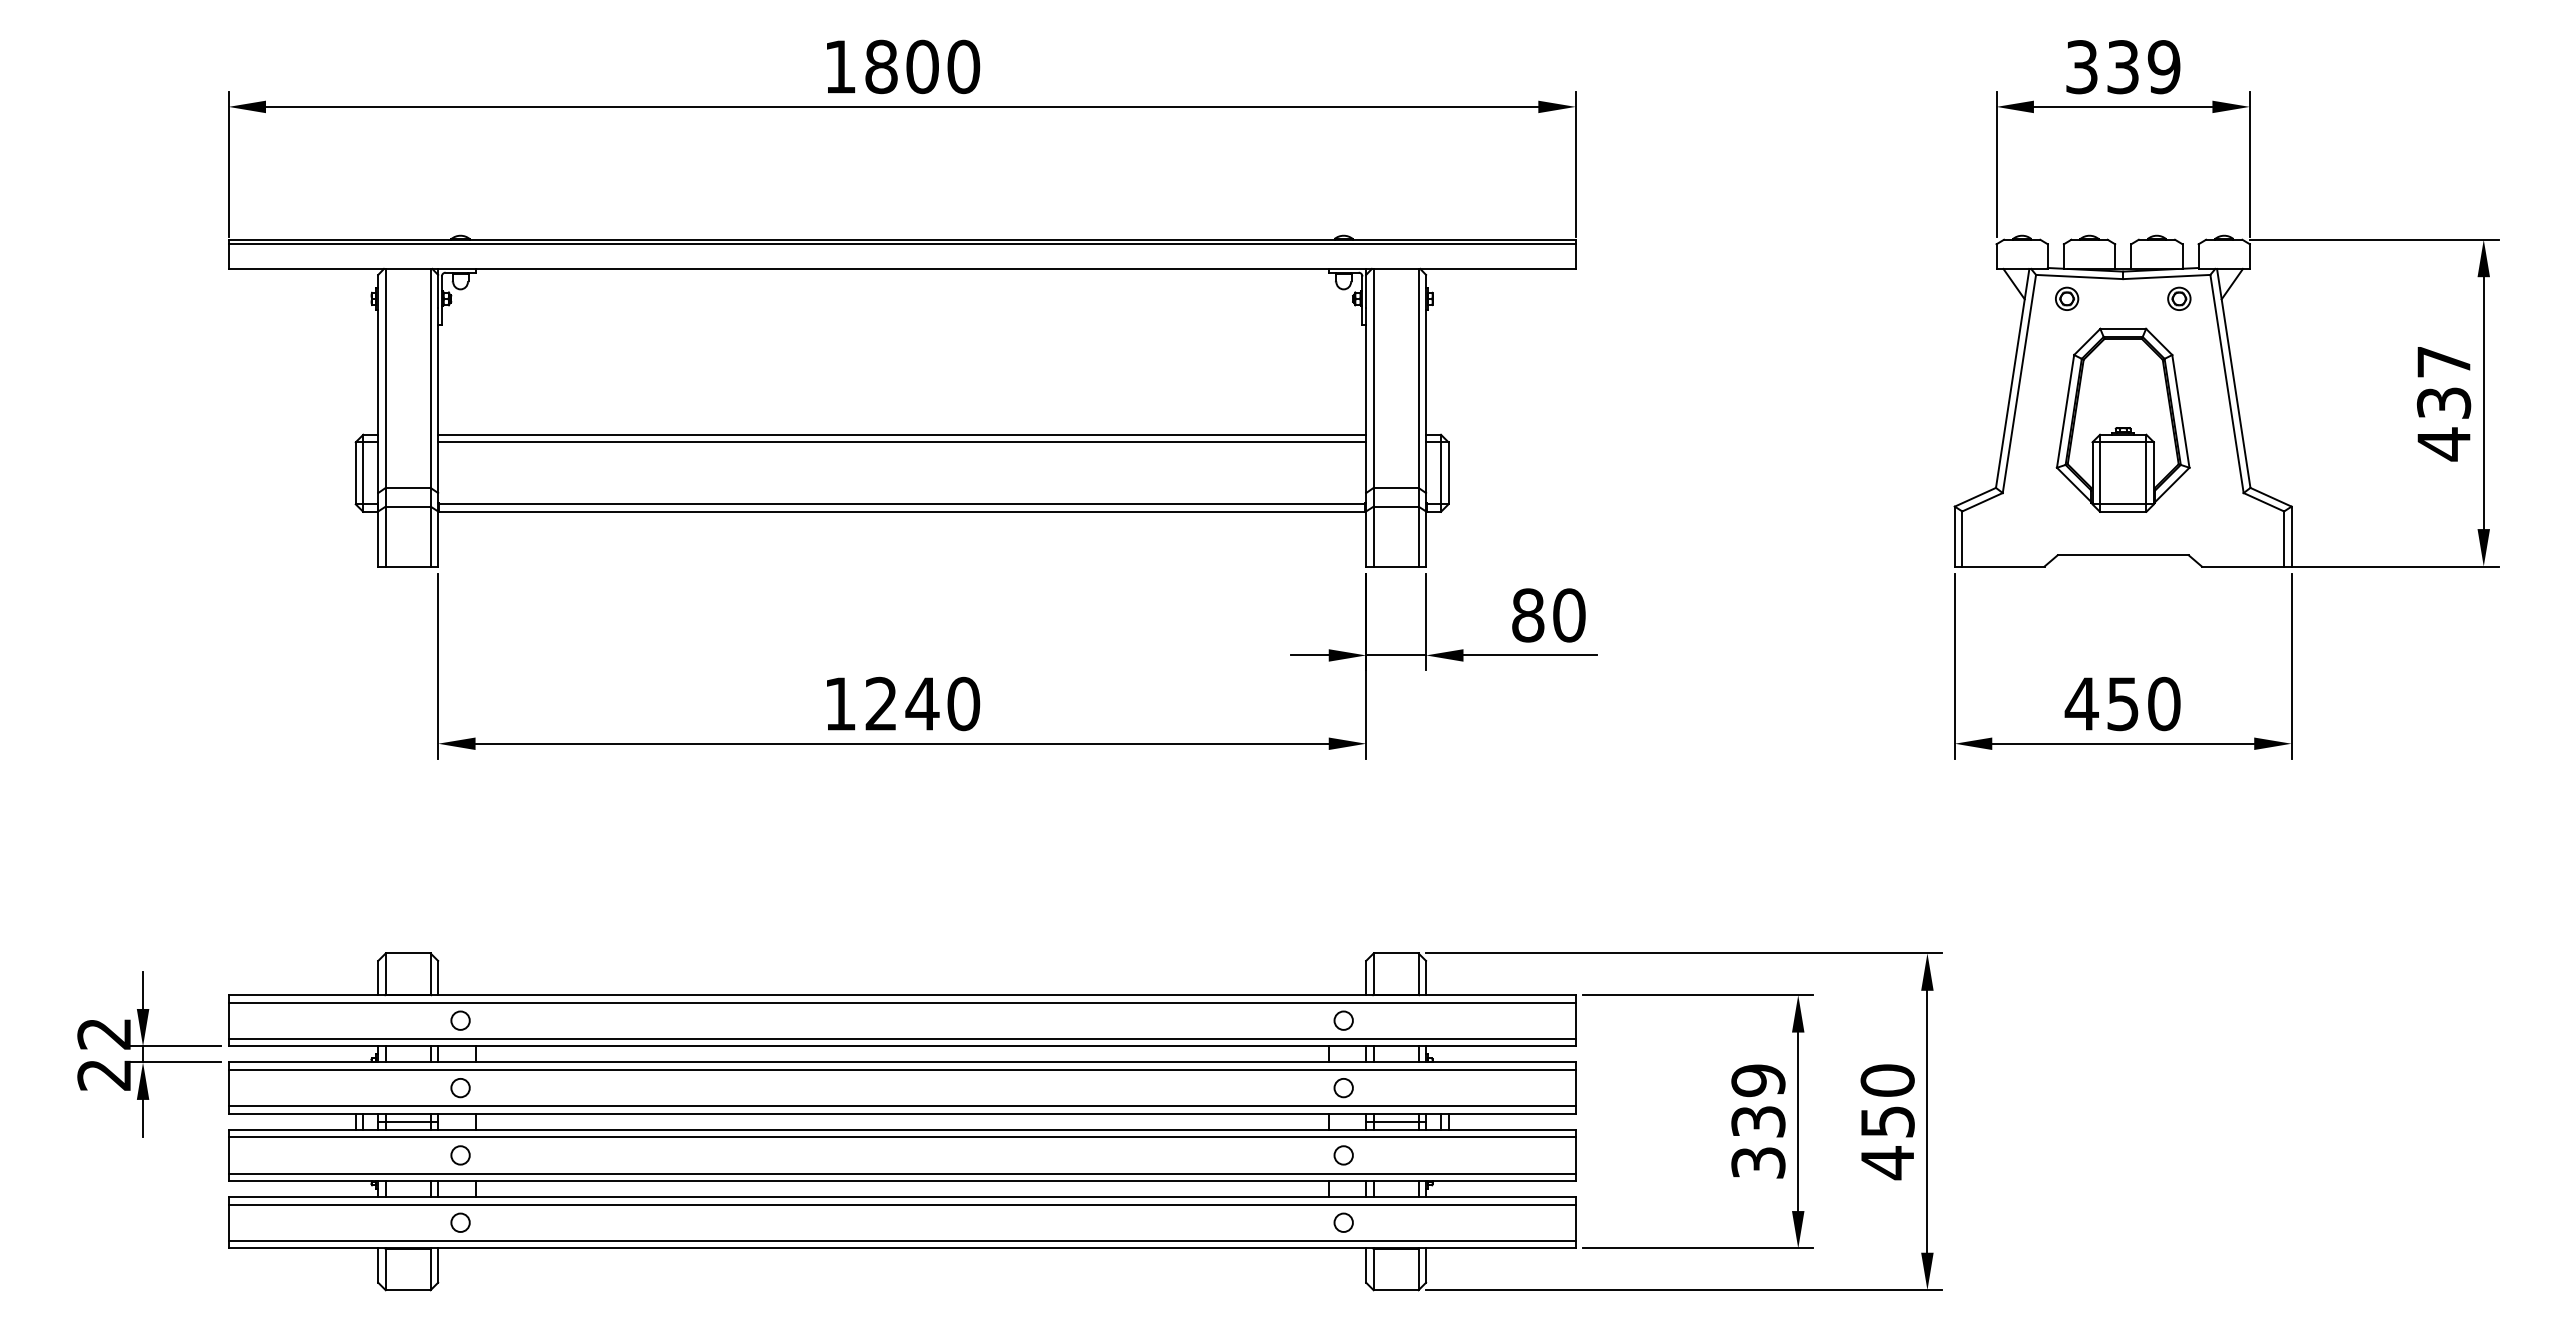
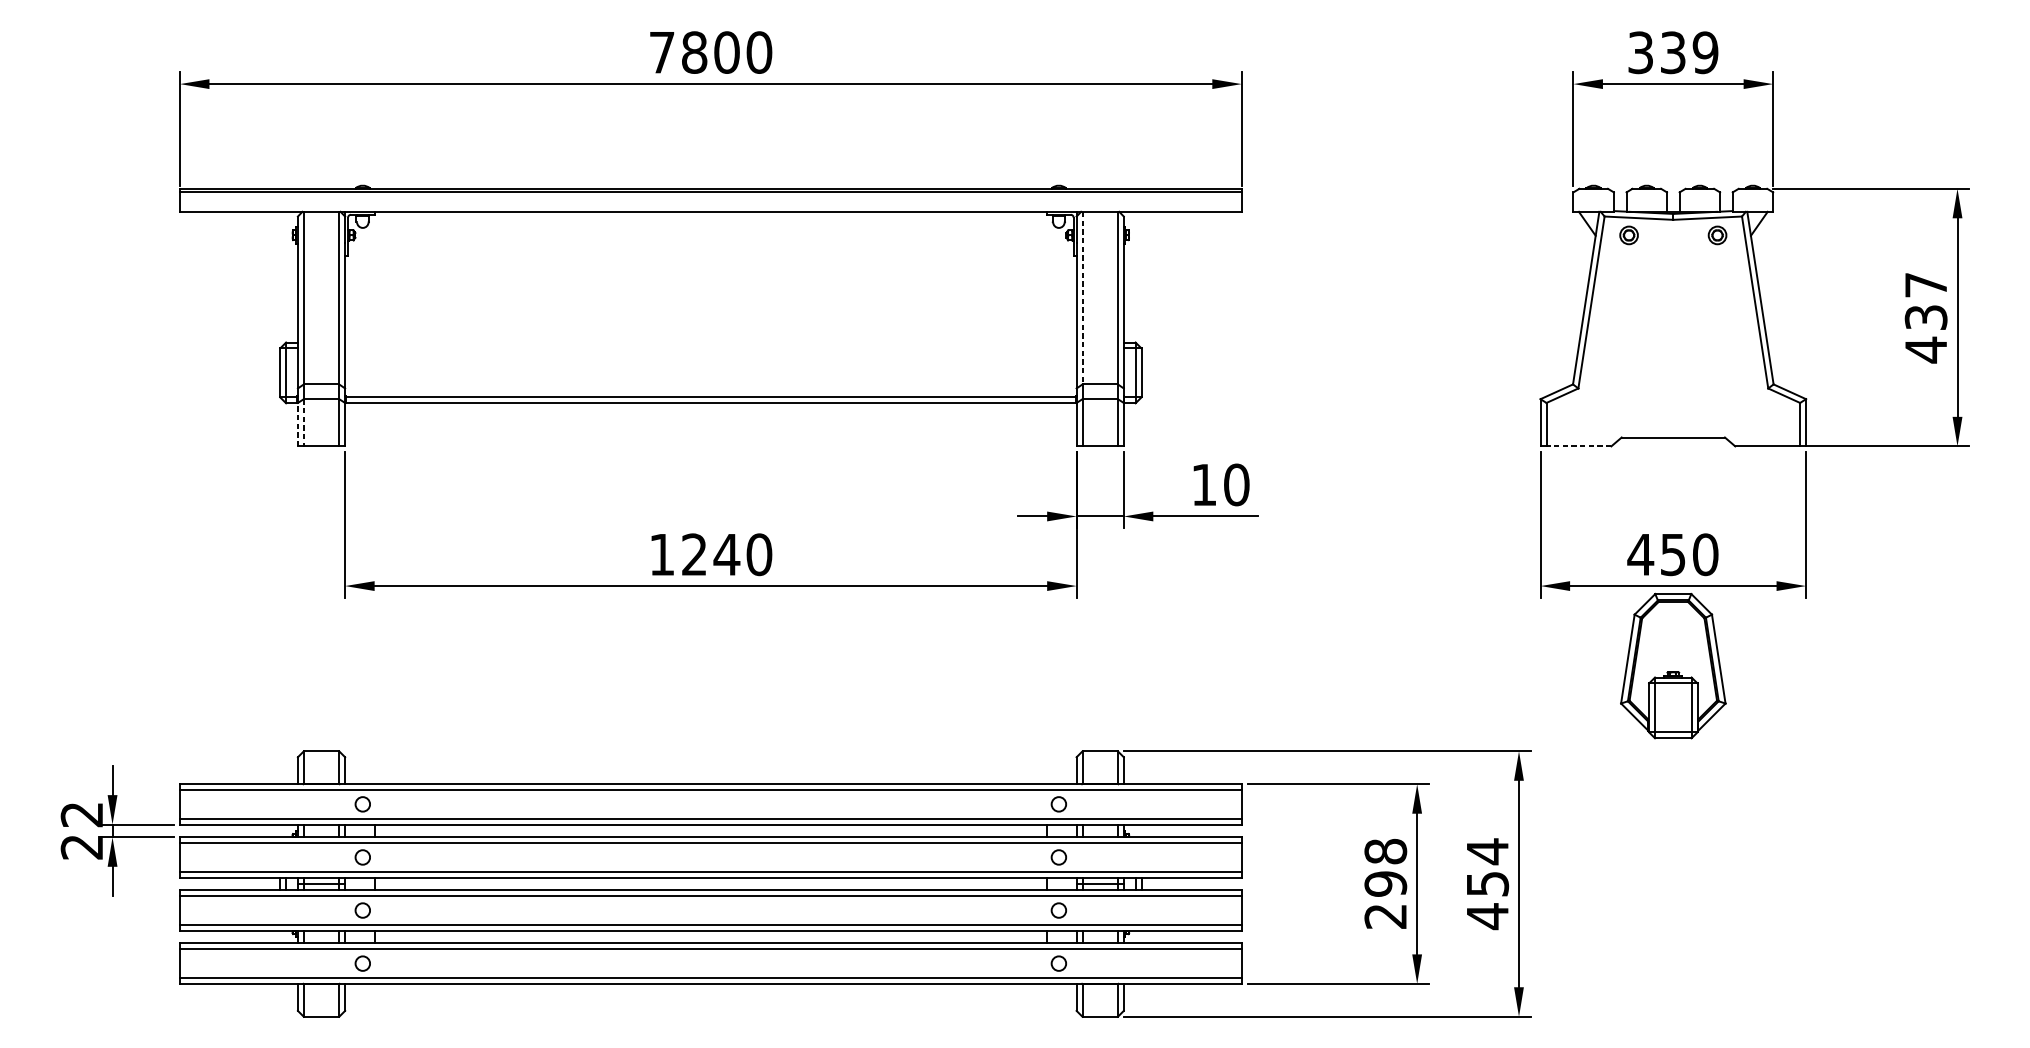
text: (840, 66) -> (662, 52), 1800 -> 7800
line: (1373, 378) -> (1082, 298), solid -> dashed
part: (2122, 419) -> (1672, 665), moved
line: (902, 434) -> (711, 342), removed
line: (902, 442) -> (711, 348), removed
line: (385, 536) -> (303, 422), solid -> dashed
line: (378, 538) -> (298, 424), solid -> dashed
line: (2002, 566) -> (1578, 446), solid -> dashed
text: (1528, 615) -> (1204, 484), 80 -> 10
text: (1887, 1080) -> (1487, 851), 450 -> 454
text: (1758, 1121) -> (1385, 883), 339 -> 298

